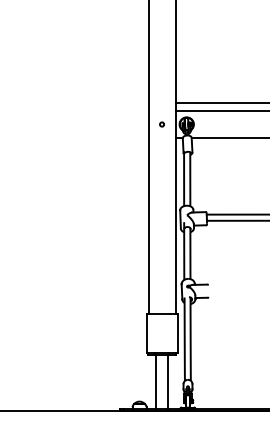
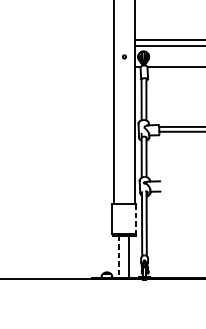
line: (177, 333) -> (136, 219), solid -> dashed
line: (155, 382) -> (119, 257), solid -> dashed

